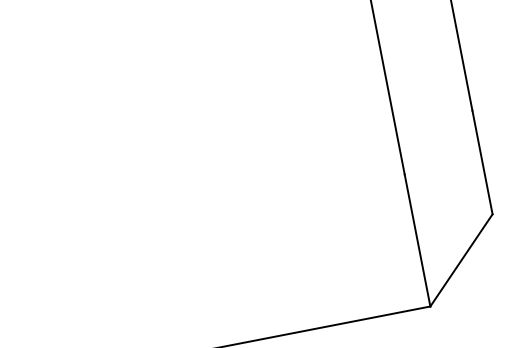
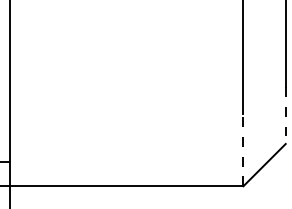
line: (482, 164) -> (285, 116), solid -> dashed
line: (417, 239) -> (243, 149), solid -> dashed

